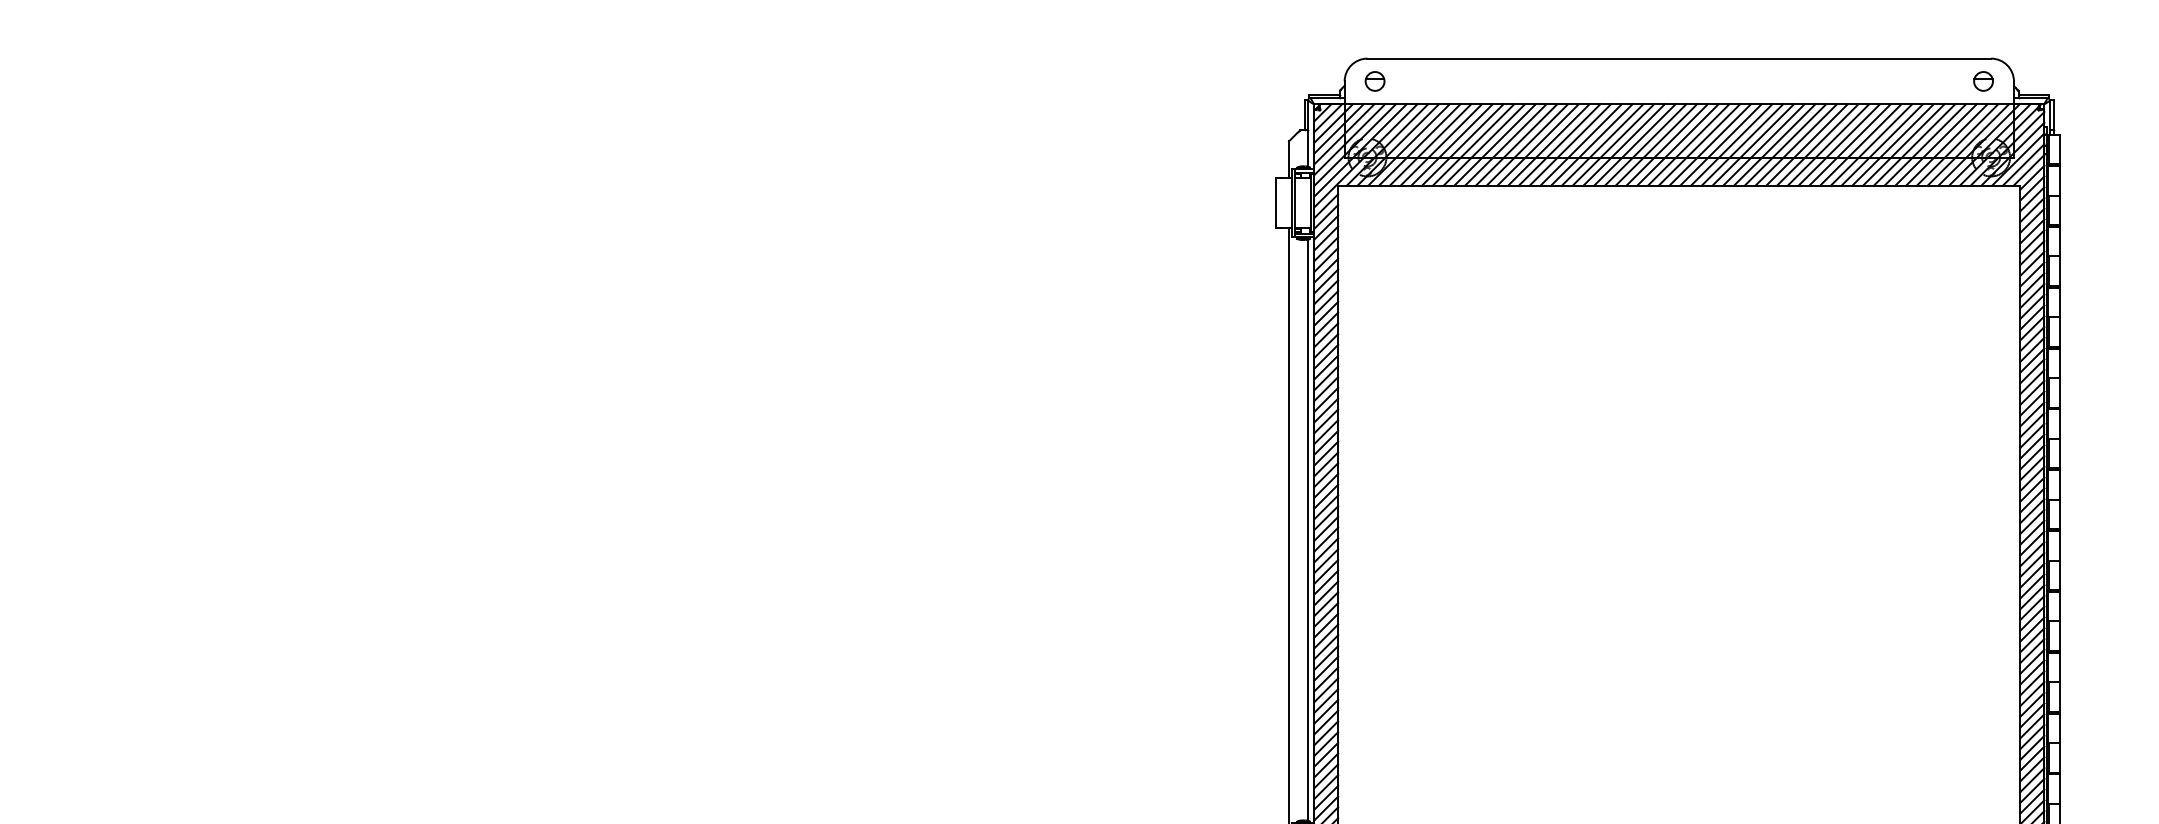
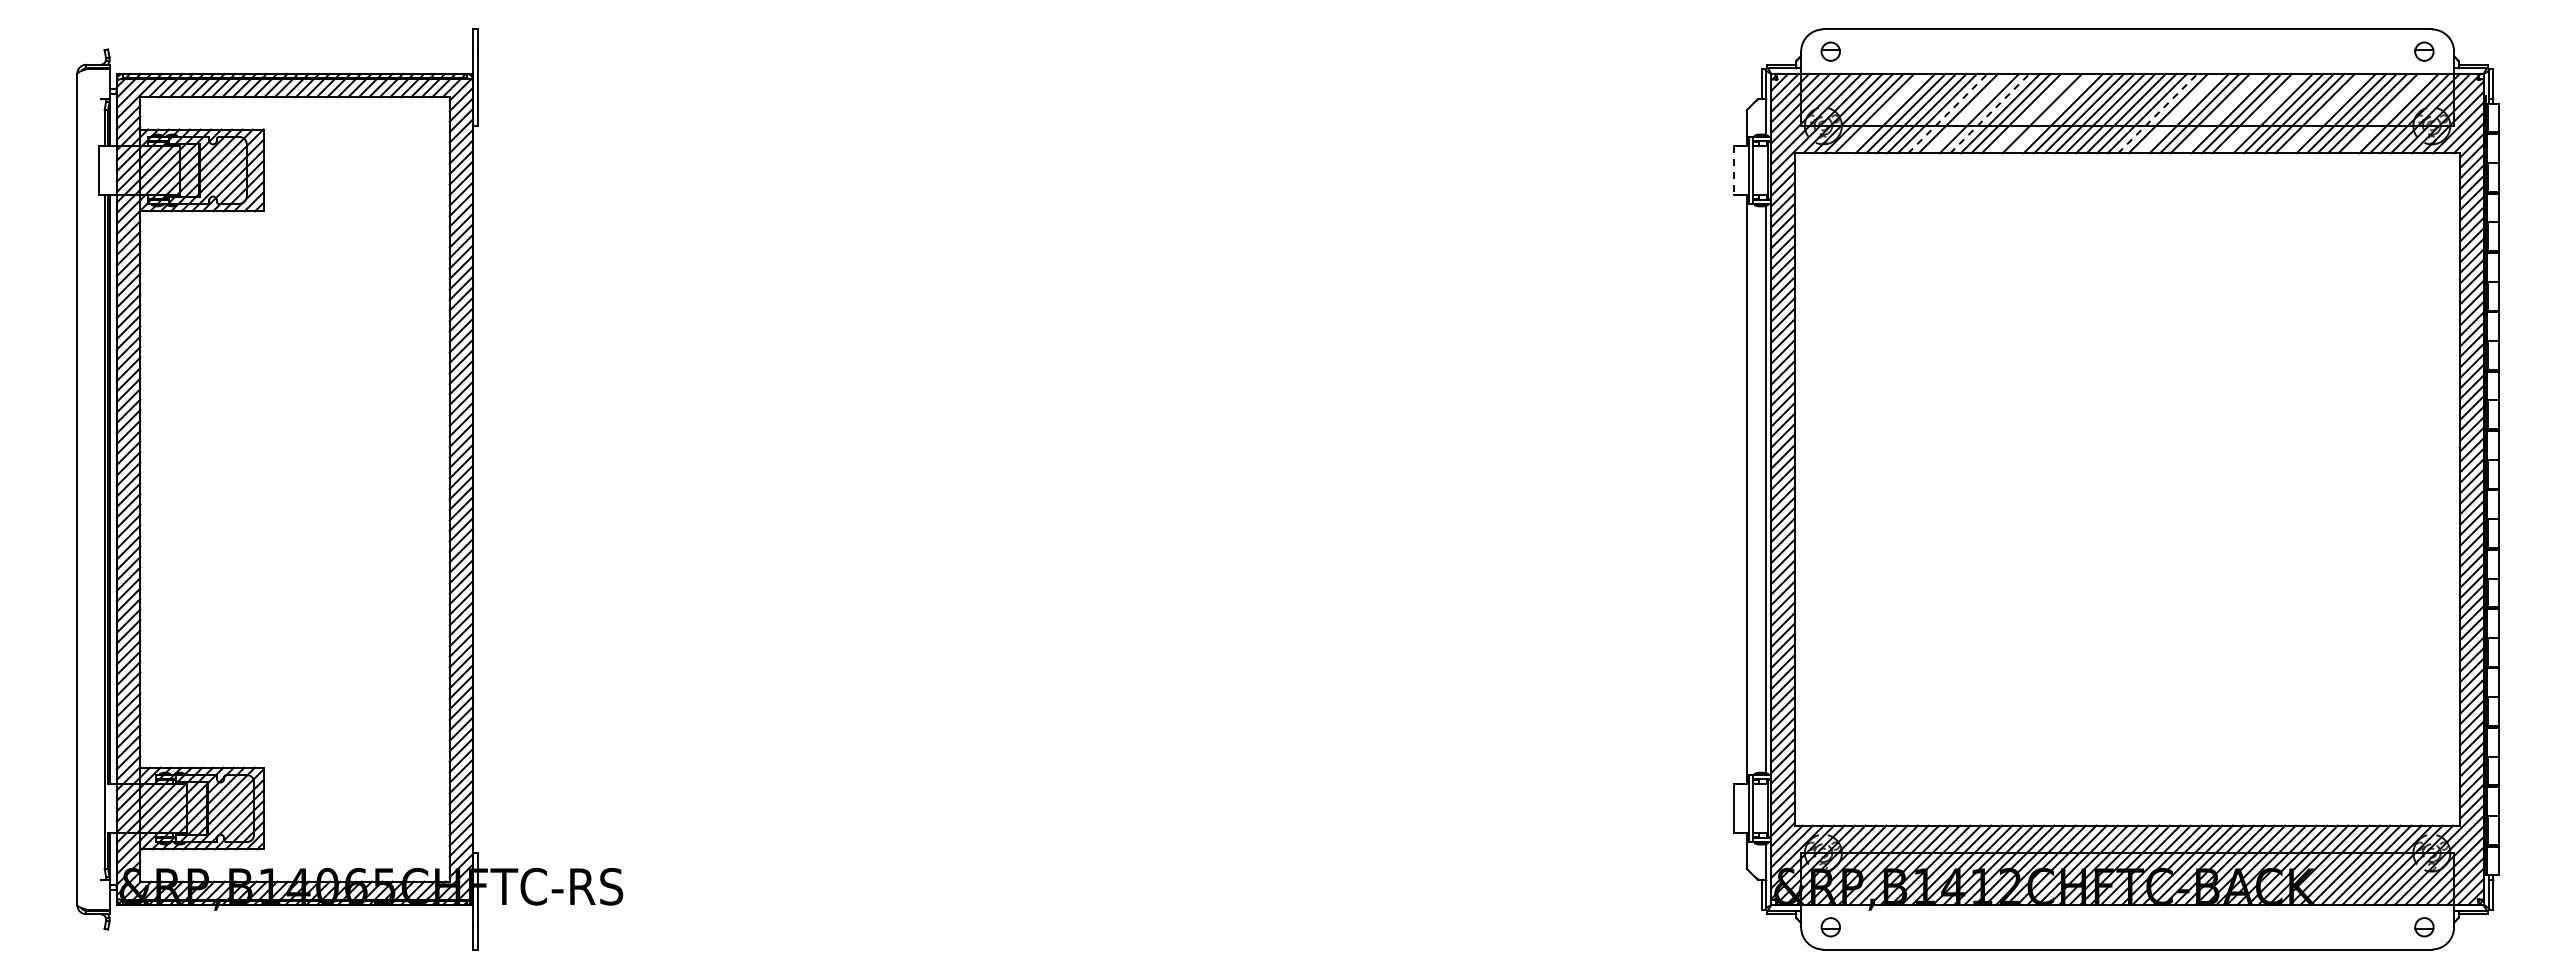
line: (1430, 144) -> (1884, 113), removed
line: (1495, 144) -> (1948, 113), solid -> dashed
line: (1516, 144) -> (1968, 113), removed
line: (1538, 144) -> (1990, 113), solid -> dashed
line: (1580, 144) -> (2031, 113), removed
line: (1602, 144) -> (2052, 113), removed
line: (1710, 144) -> (2158, 113), solid -> dashed
line: (1731, 144) -> (2178, 113), removed
line: (1774, 144) -> (2220, 113), removed
line: (1817, 144) -> (2262, 113), removed
line: (1882, 144) -> (2325, 113), removed
line: (1946, 144) -> (2388, 113), removed
line: (1276, 203) -> (1734, 170), solid -> dashed

